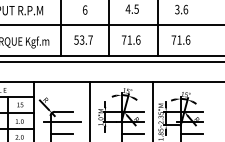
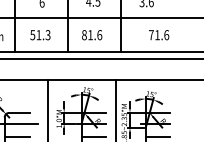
text: (85, 39) -> (42, 34), 53.7 -> 51.3
text: (123, 39) -> (83, 34), 71.6 -> 81.6
text: (180, 39) -> (158, 34), moved

